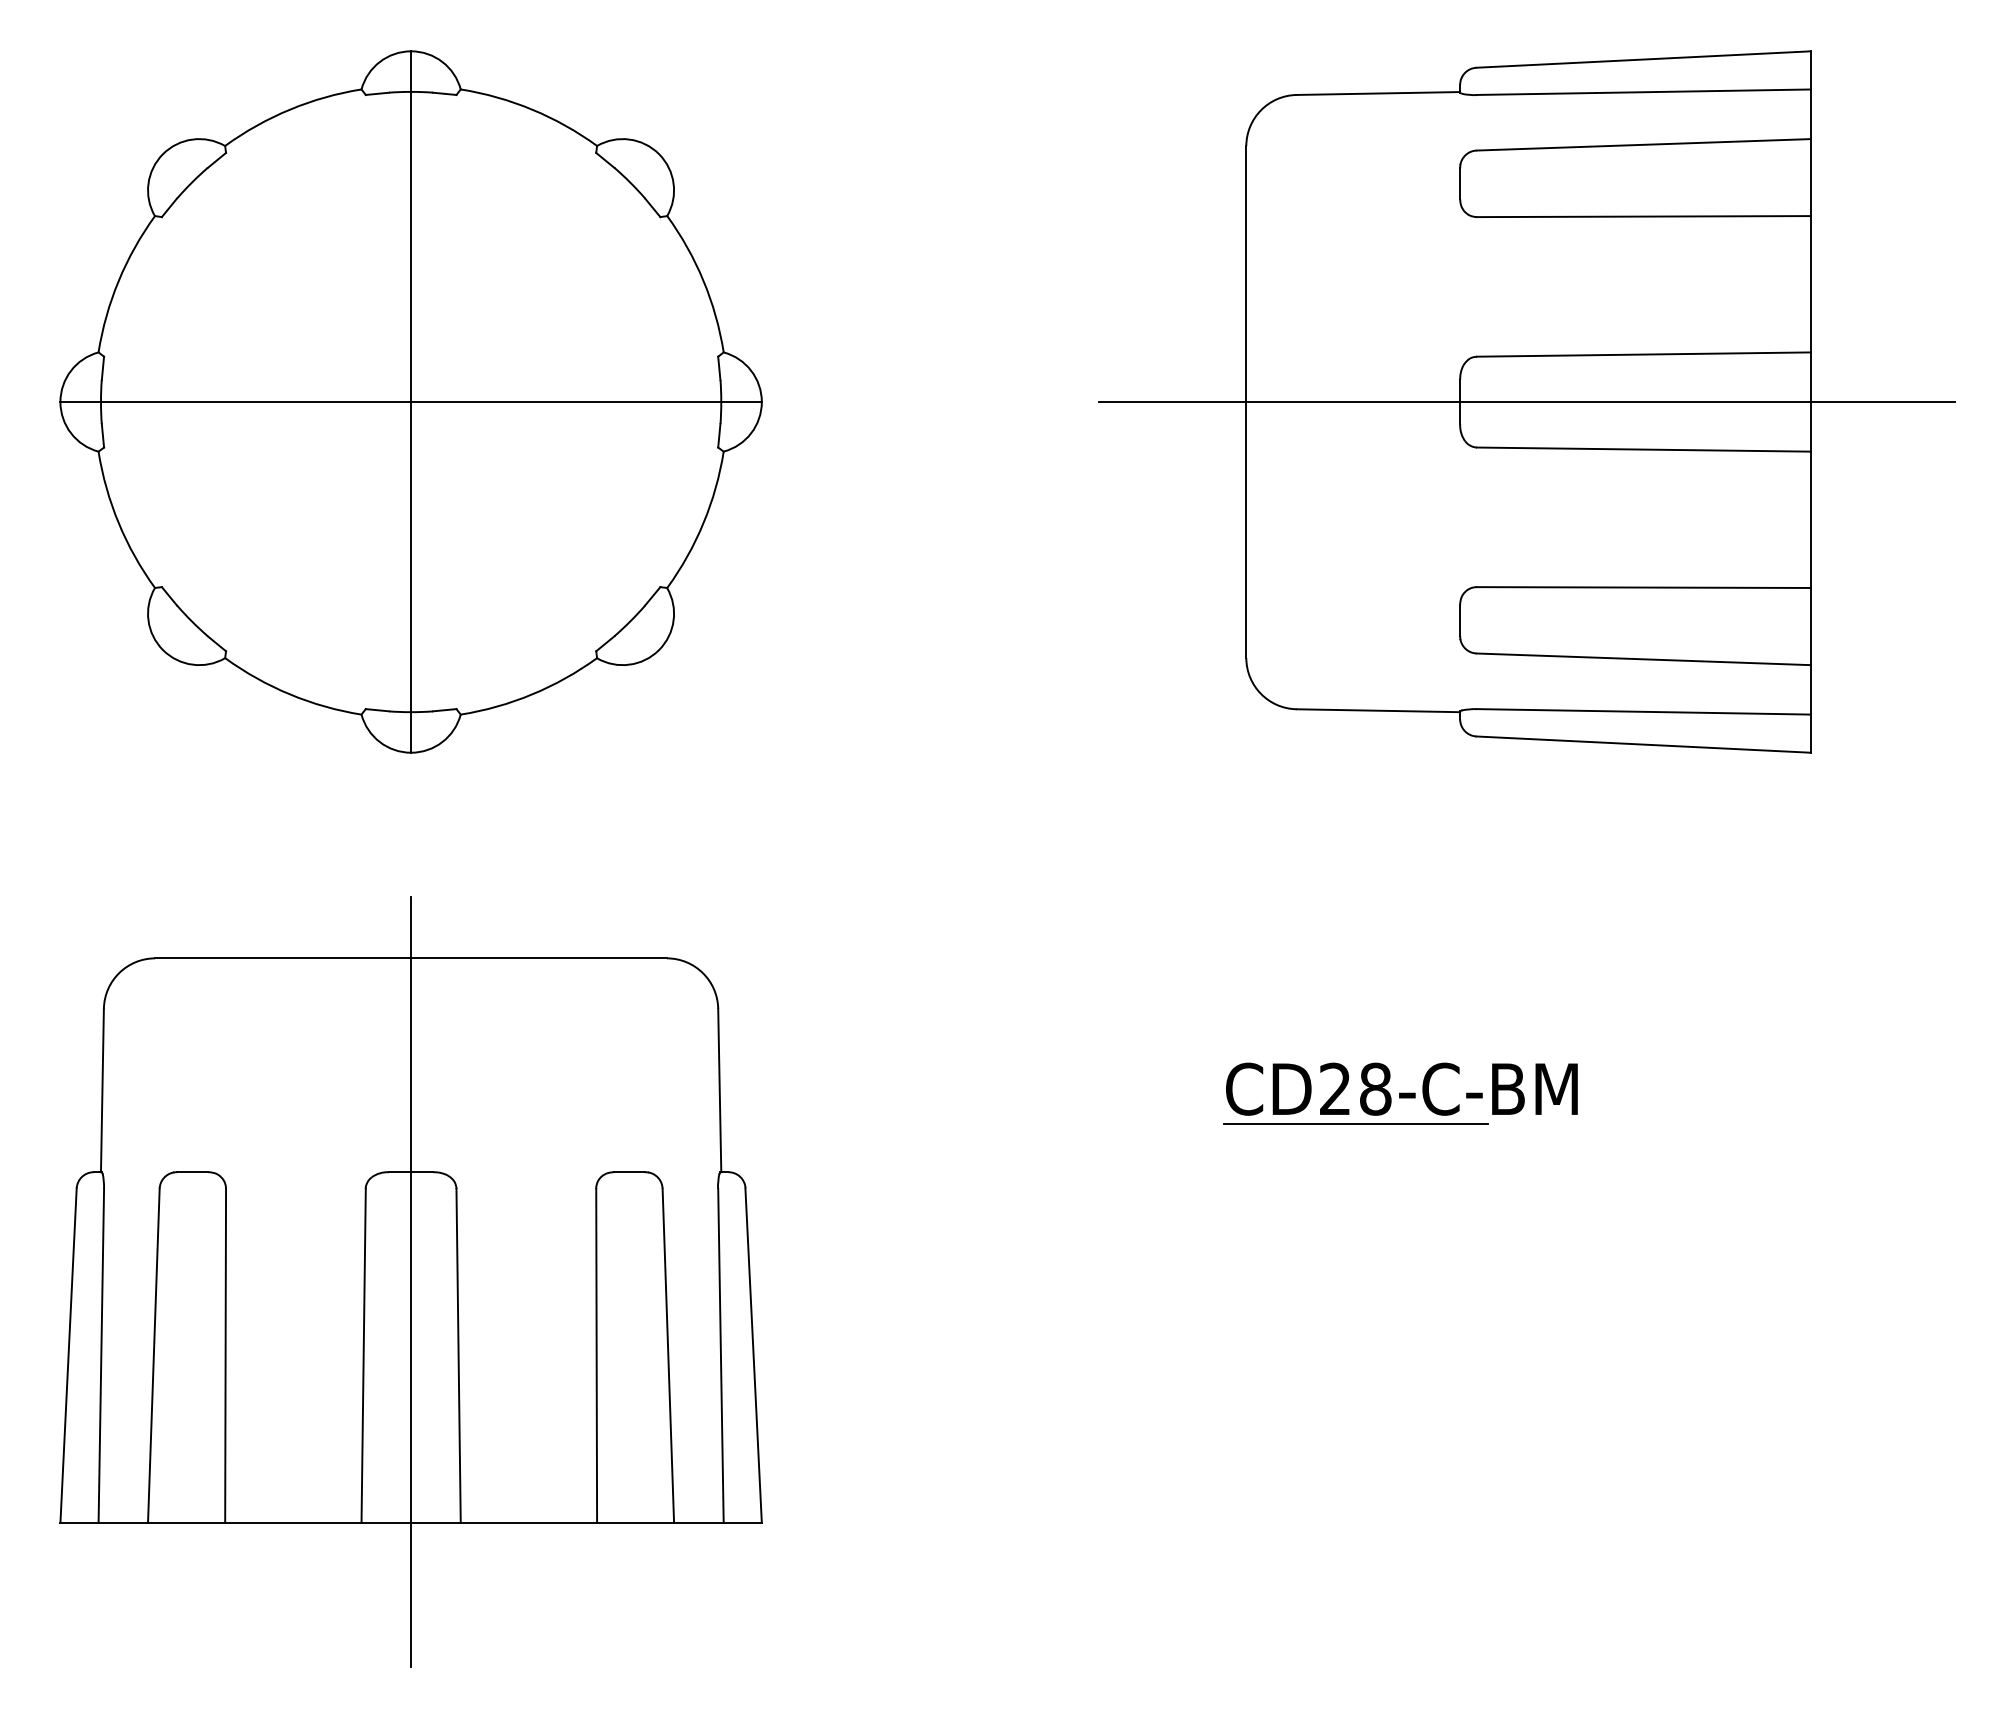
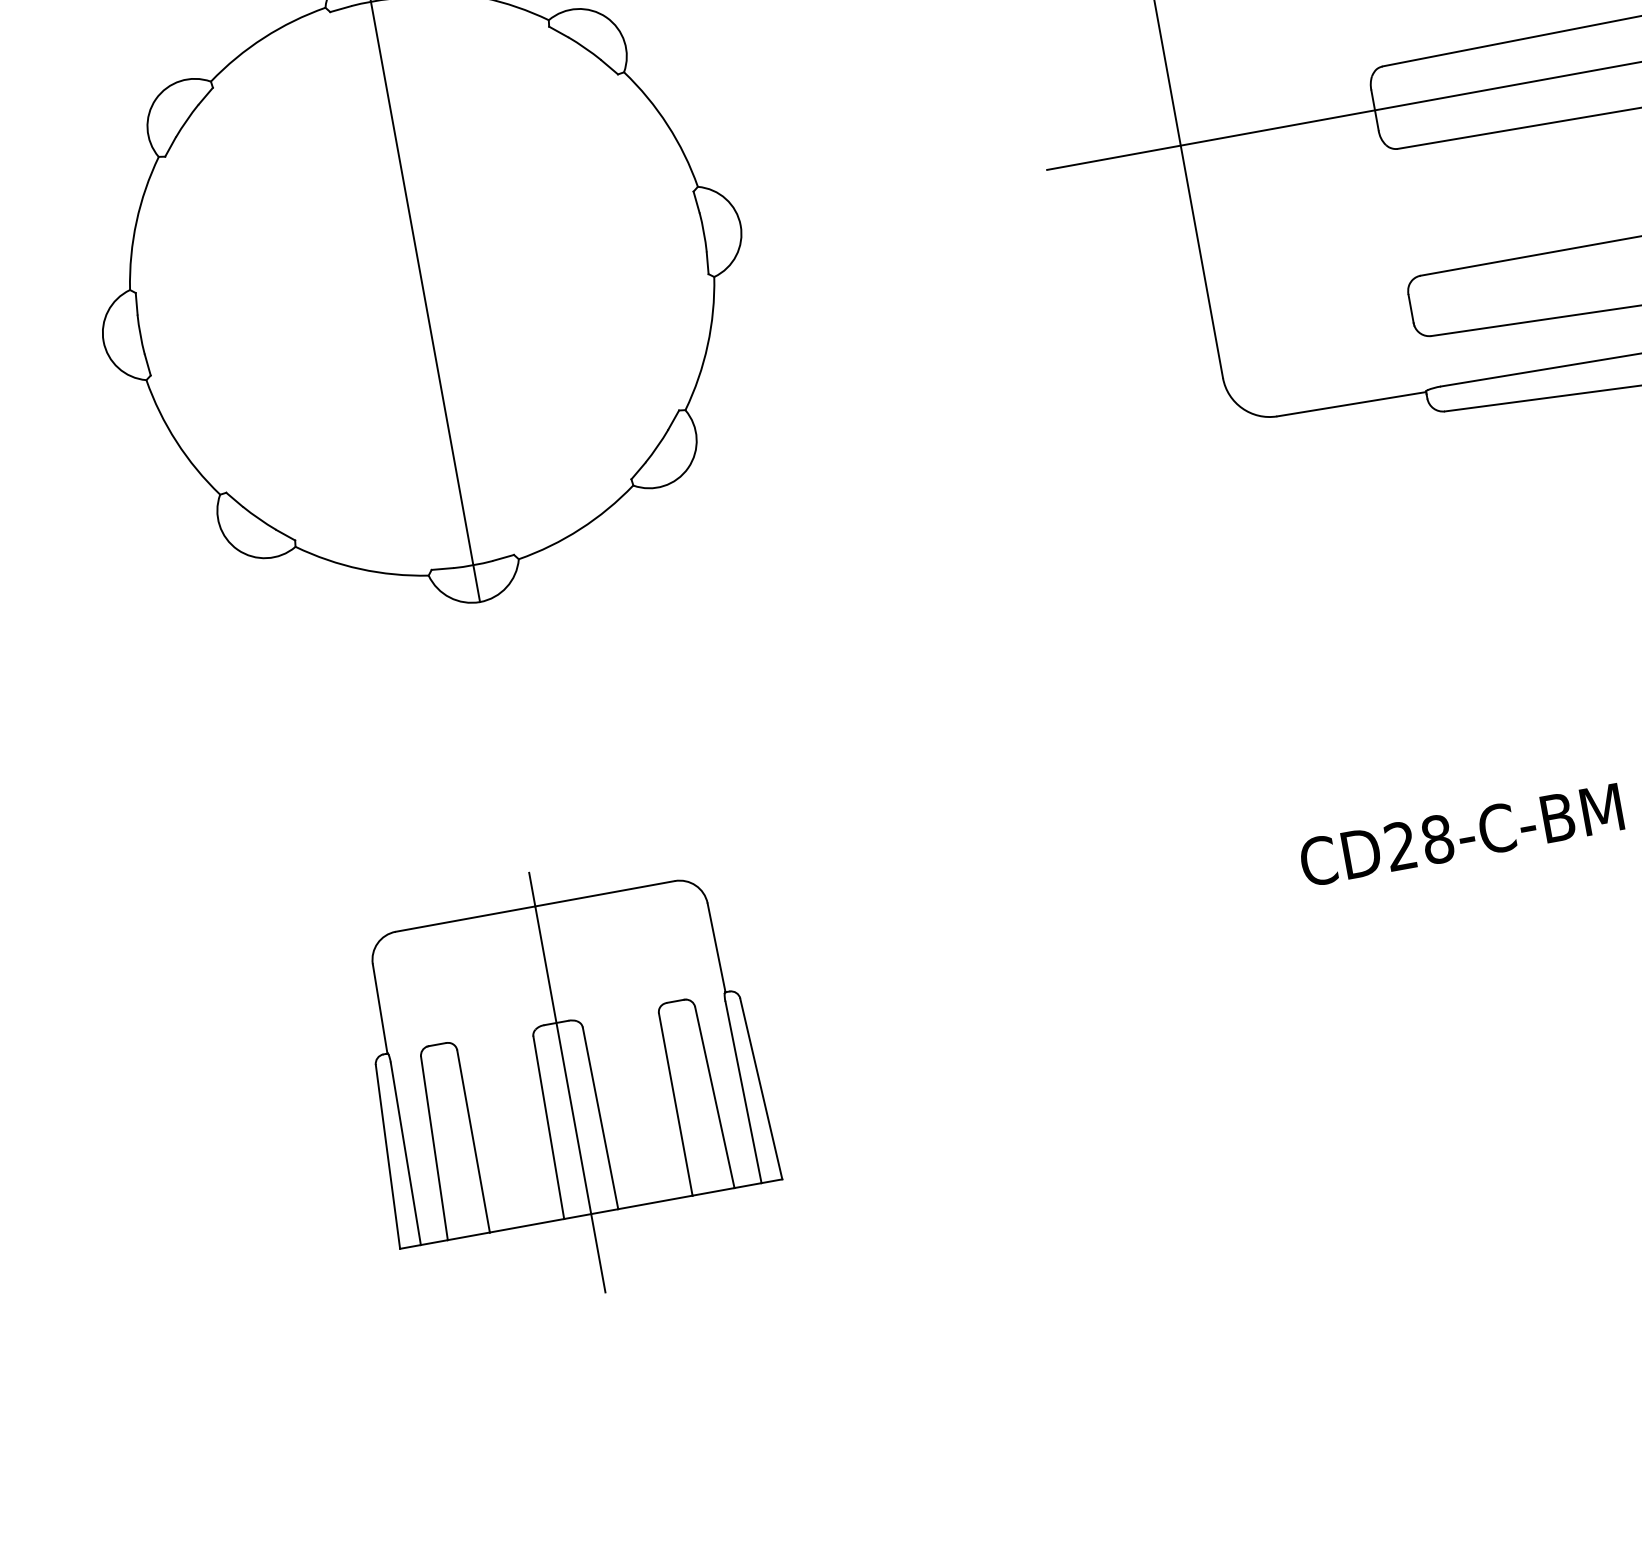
line: (410, 402) -> (421, 284), removed
text: (1401, 1088) -> (1460, 834), moved
line: (1355, 1124) -> (1399, 783), removed
part: (410, 1281) -> (566, 1082), size x0.6

